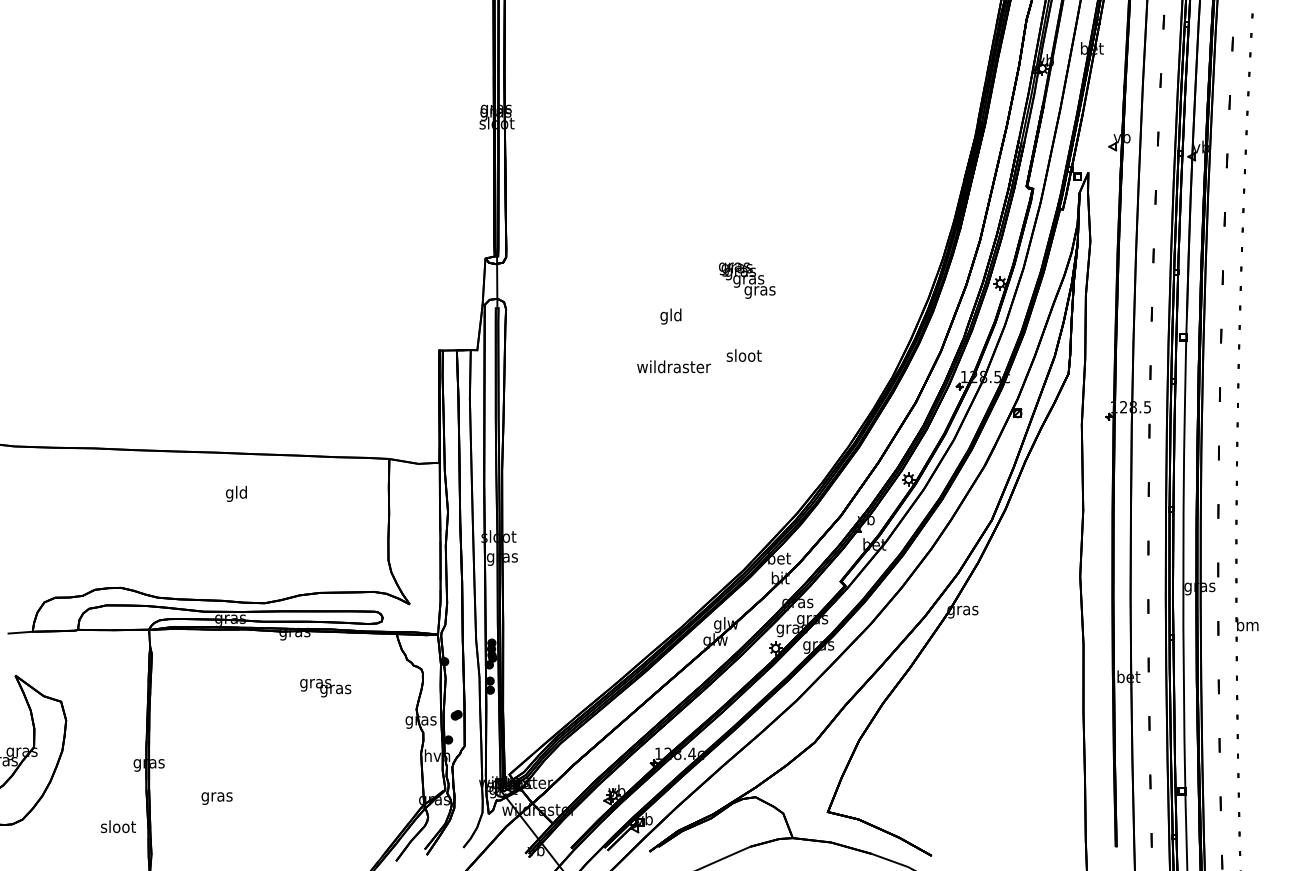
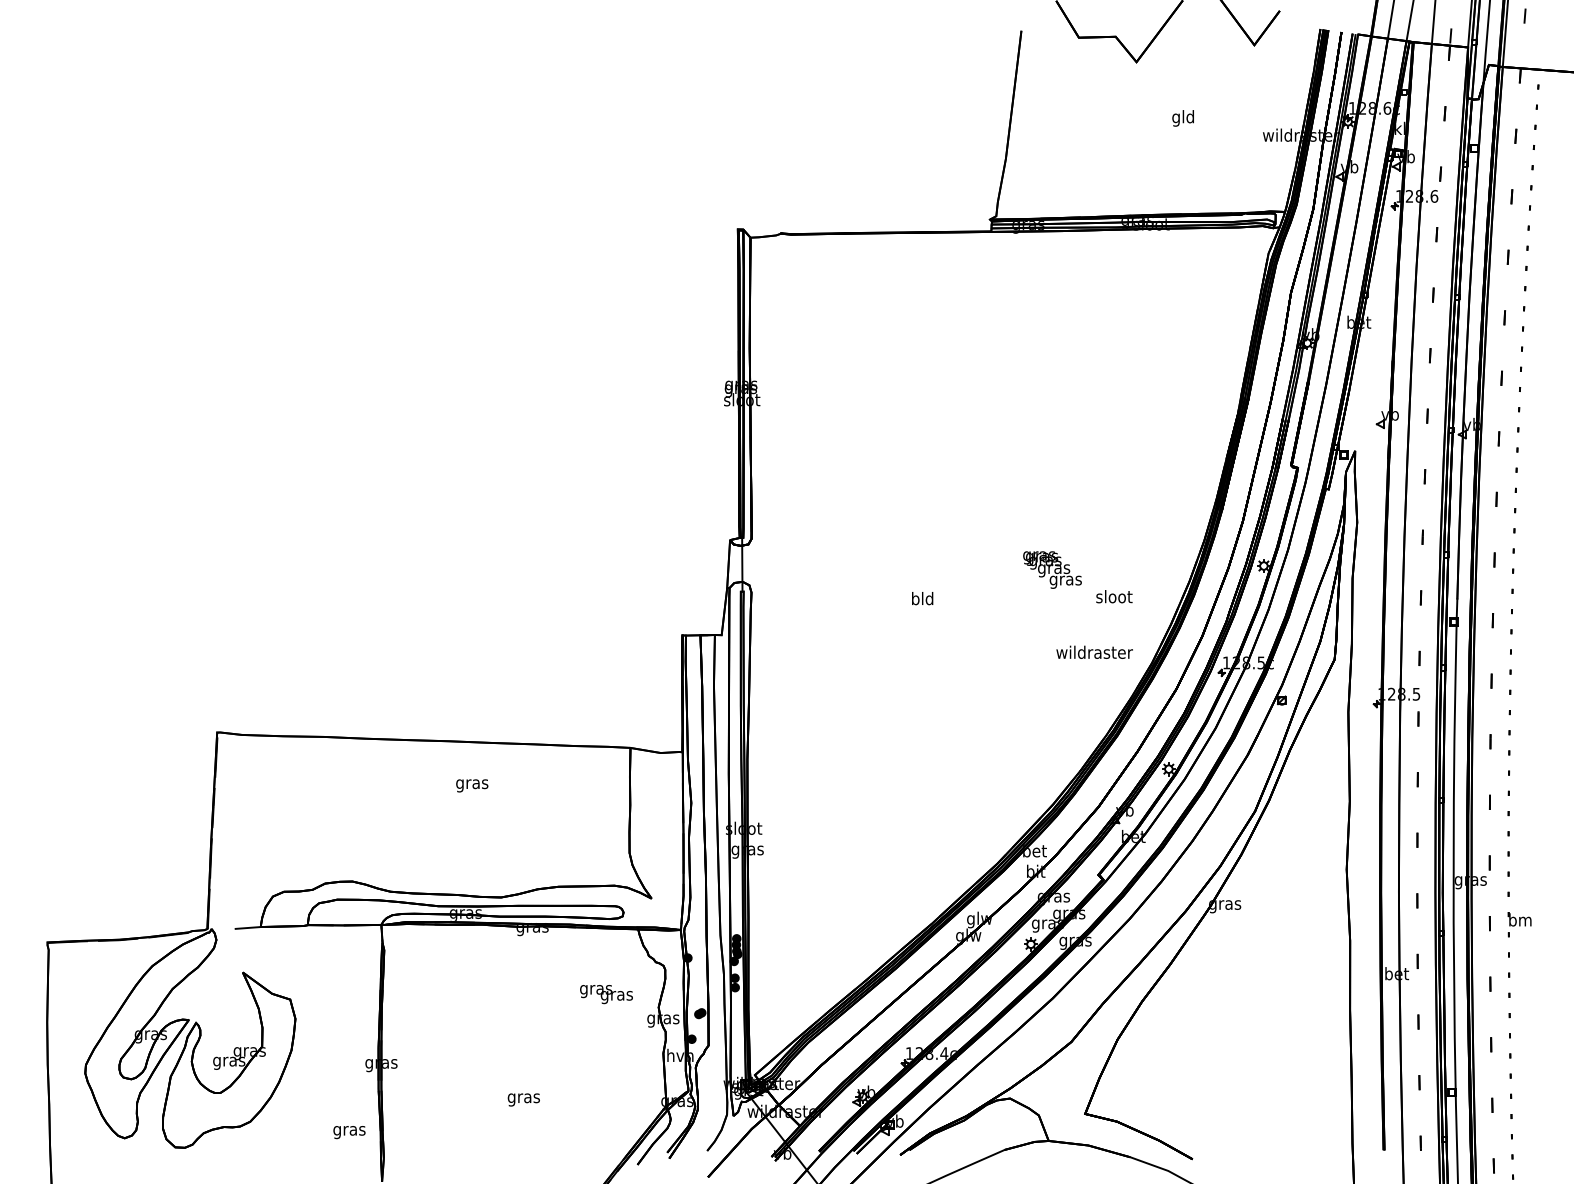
text: (747, 280) -> (1052, 569), moved
text: (664, 316) -> (915, 600), gld -> bld
text: (744, 355) -> (1114, 596), moved
text: (673, 365) -> (1094, 651), moved
text: (236, 493) -> (472, 783), gld -> gras
text: (325, 688) -> (606, 994), moved
text: (216, 798) -> (523, 1099), moved
text: (118, 828) -> (349, 1130), sloot -> gras

